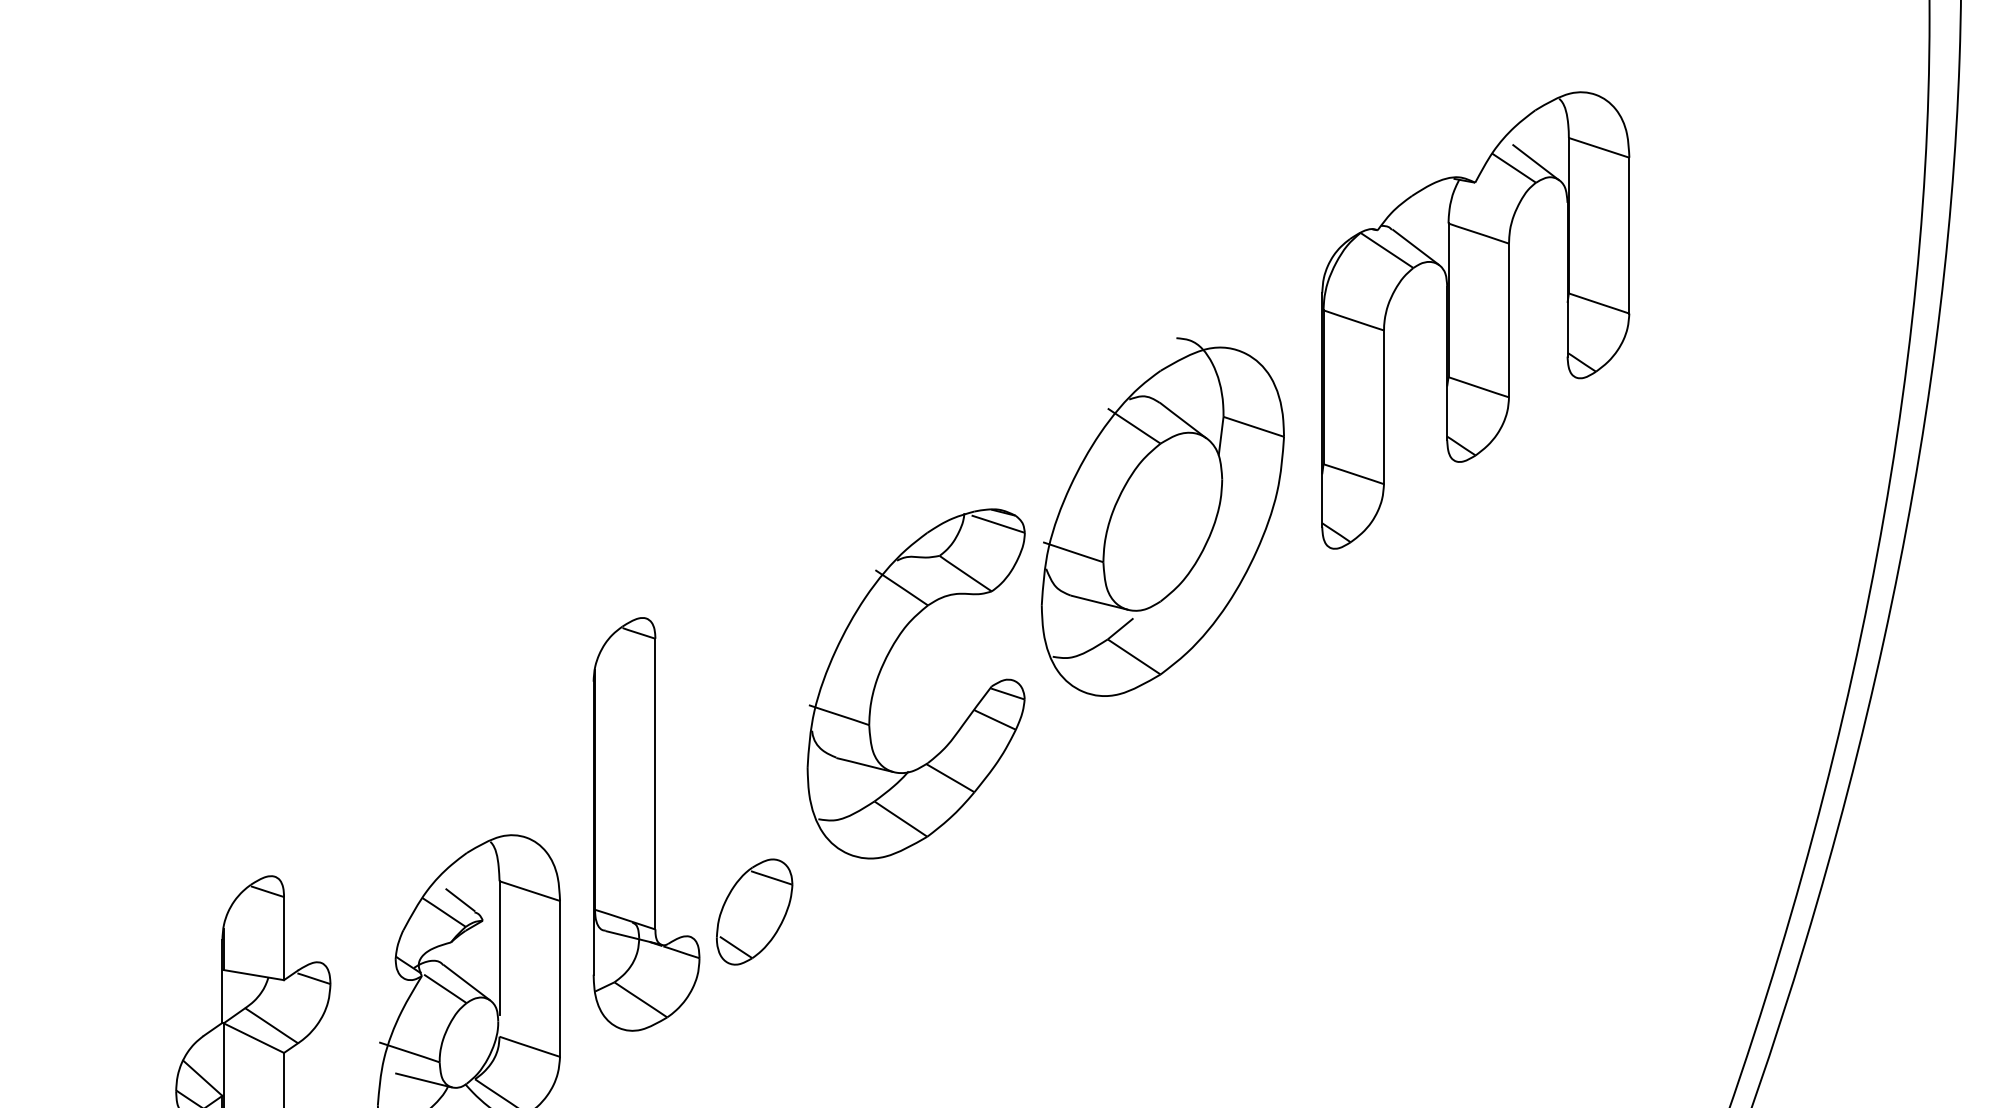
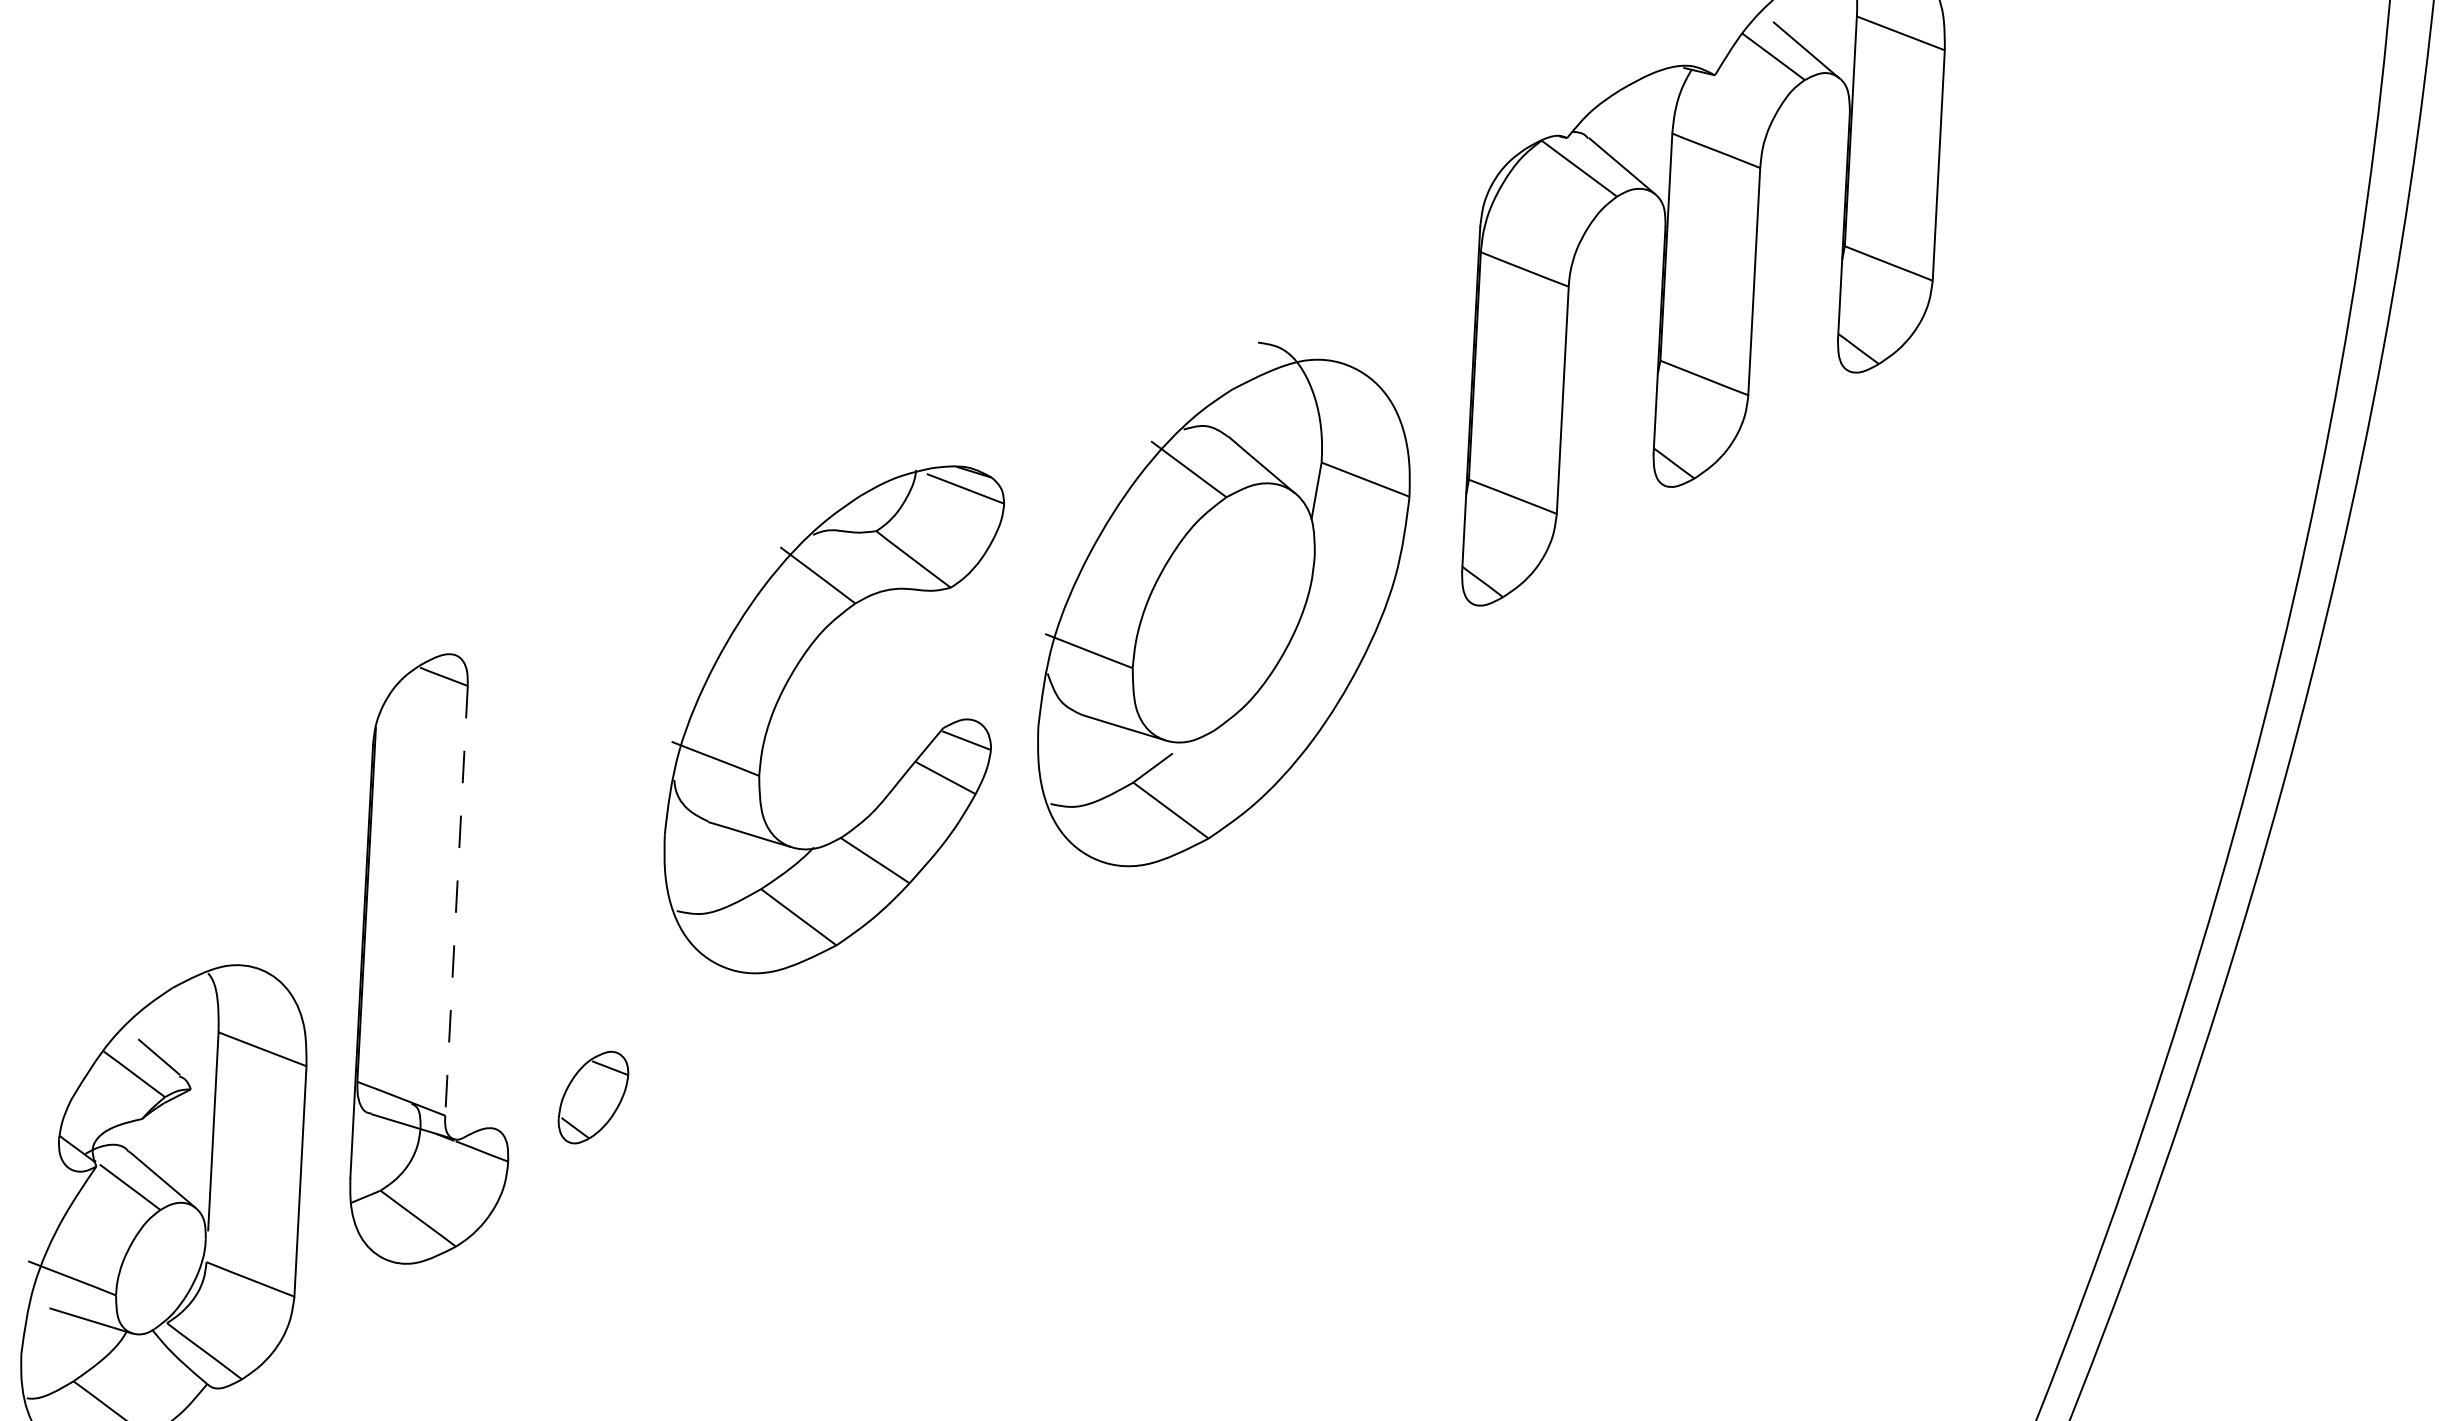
part: (1162, 516) -> (1223, 605), moved
part: (881, 671) -> (781, 697), moved
line: (655, 784) -> (456, 901), solid -> dashed
part: (754, 911) -> (593, 1096), size x0.6

